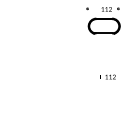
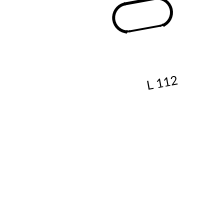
text: (107, 76) -> (160, 81), moved

